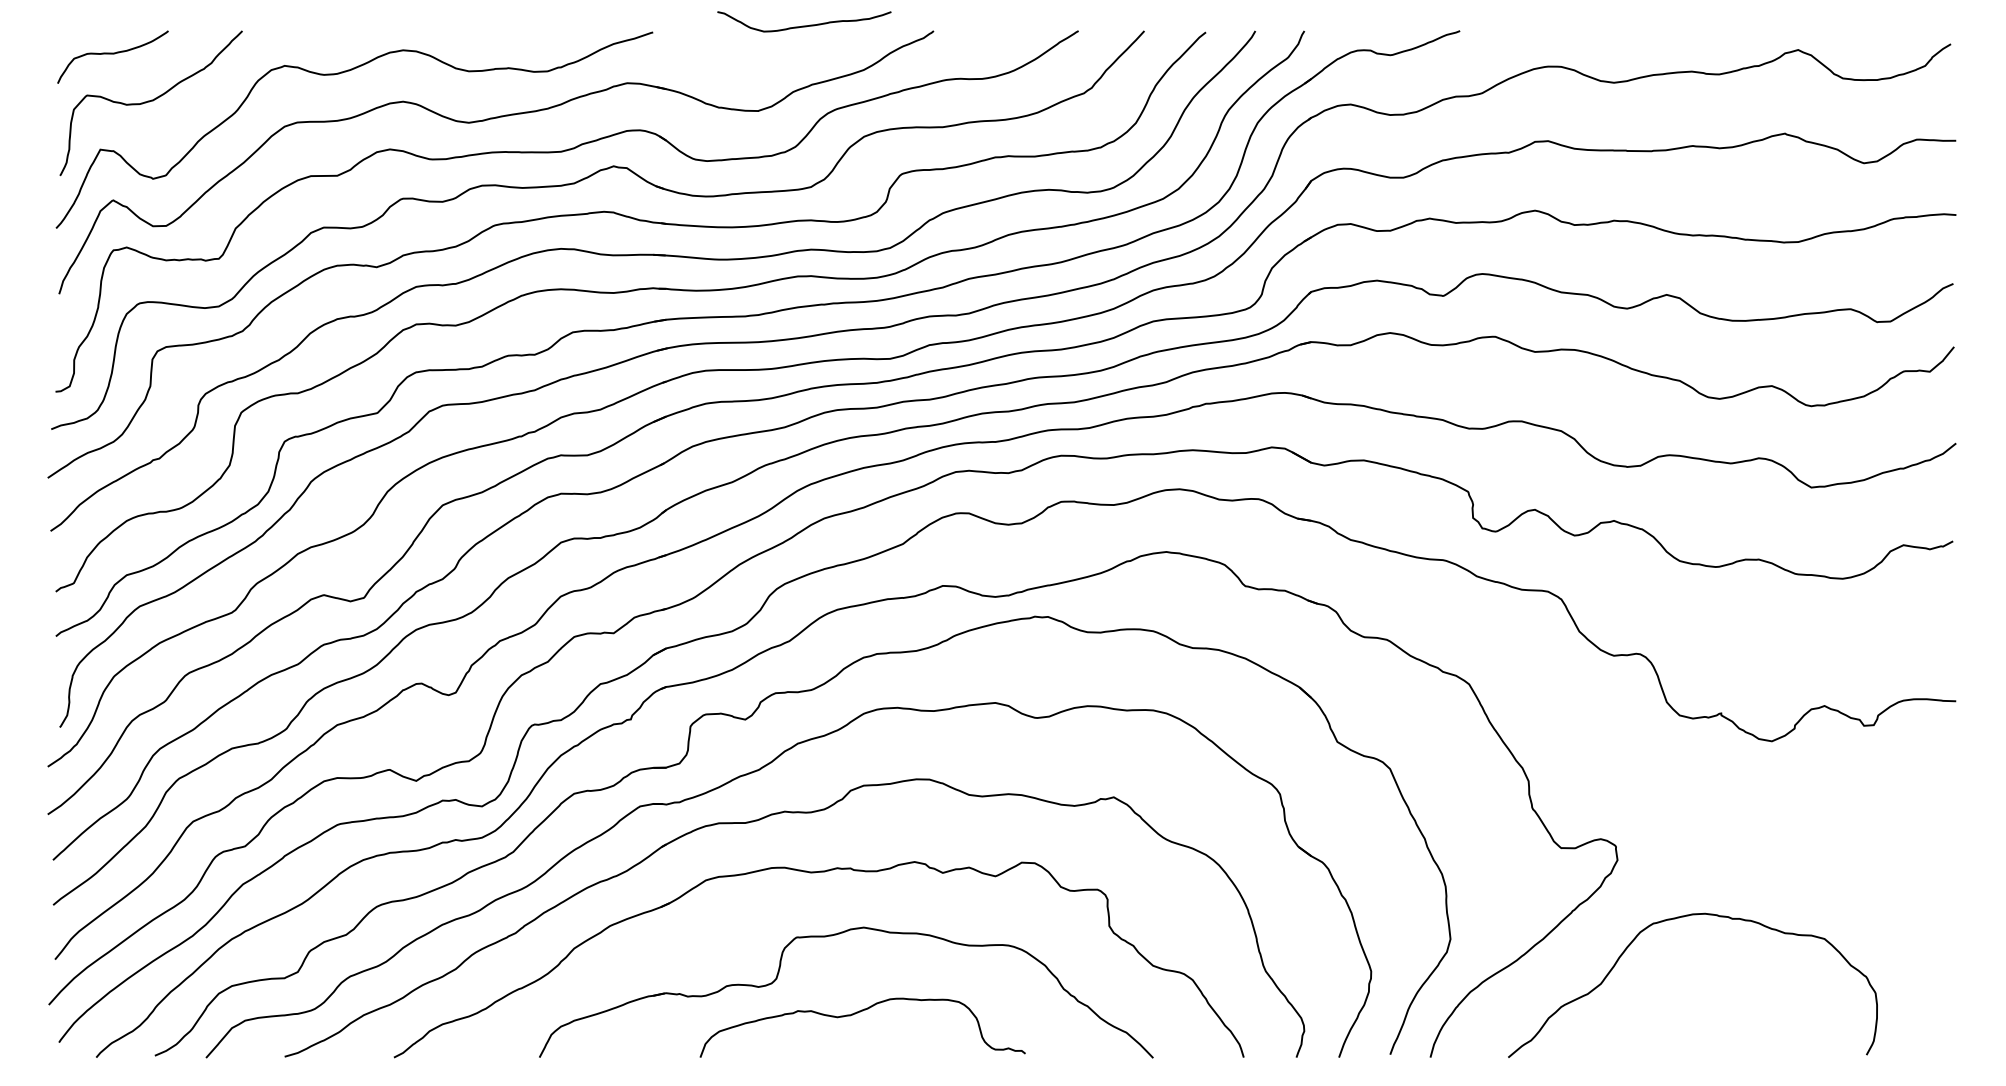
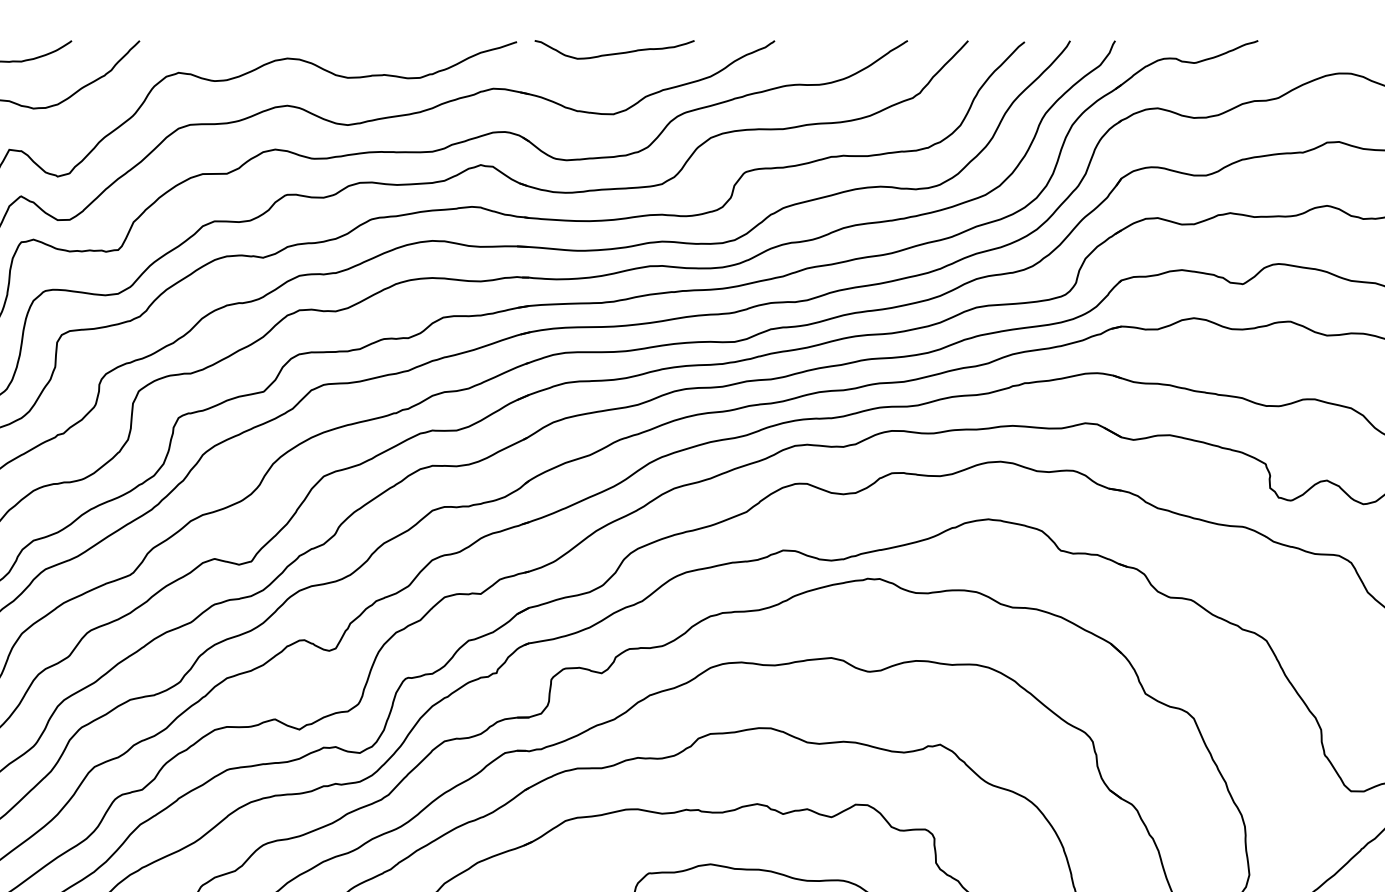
curve: (804, 25) -> (614, 53), moved

